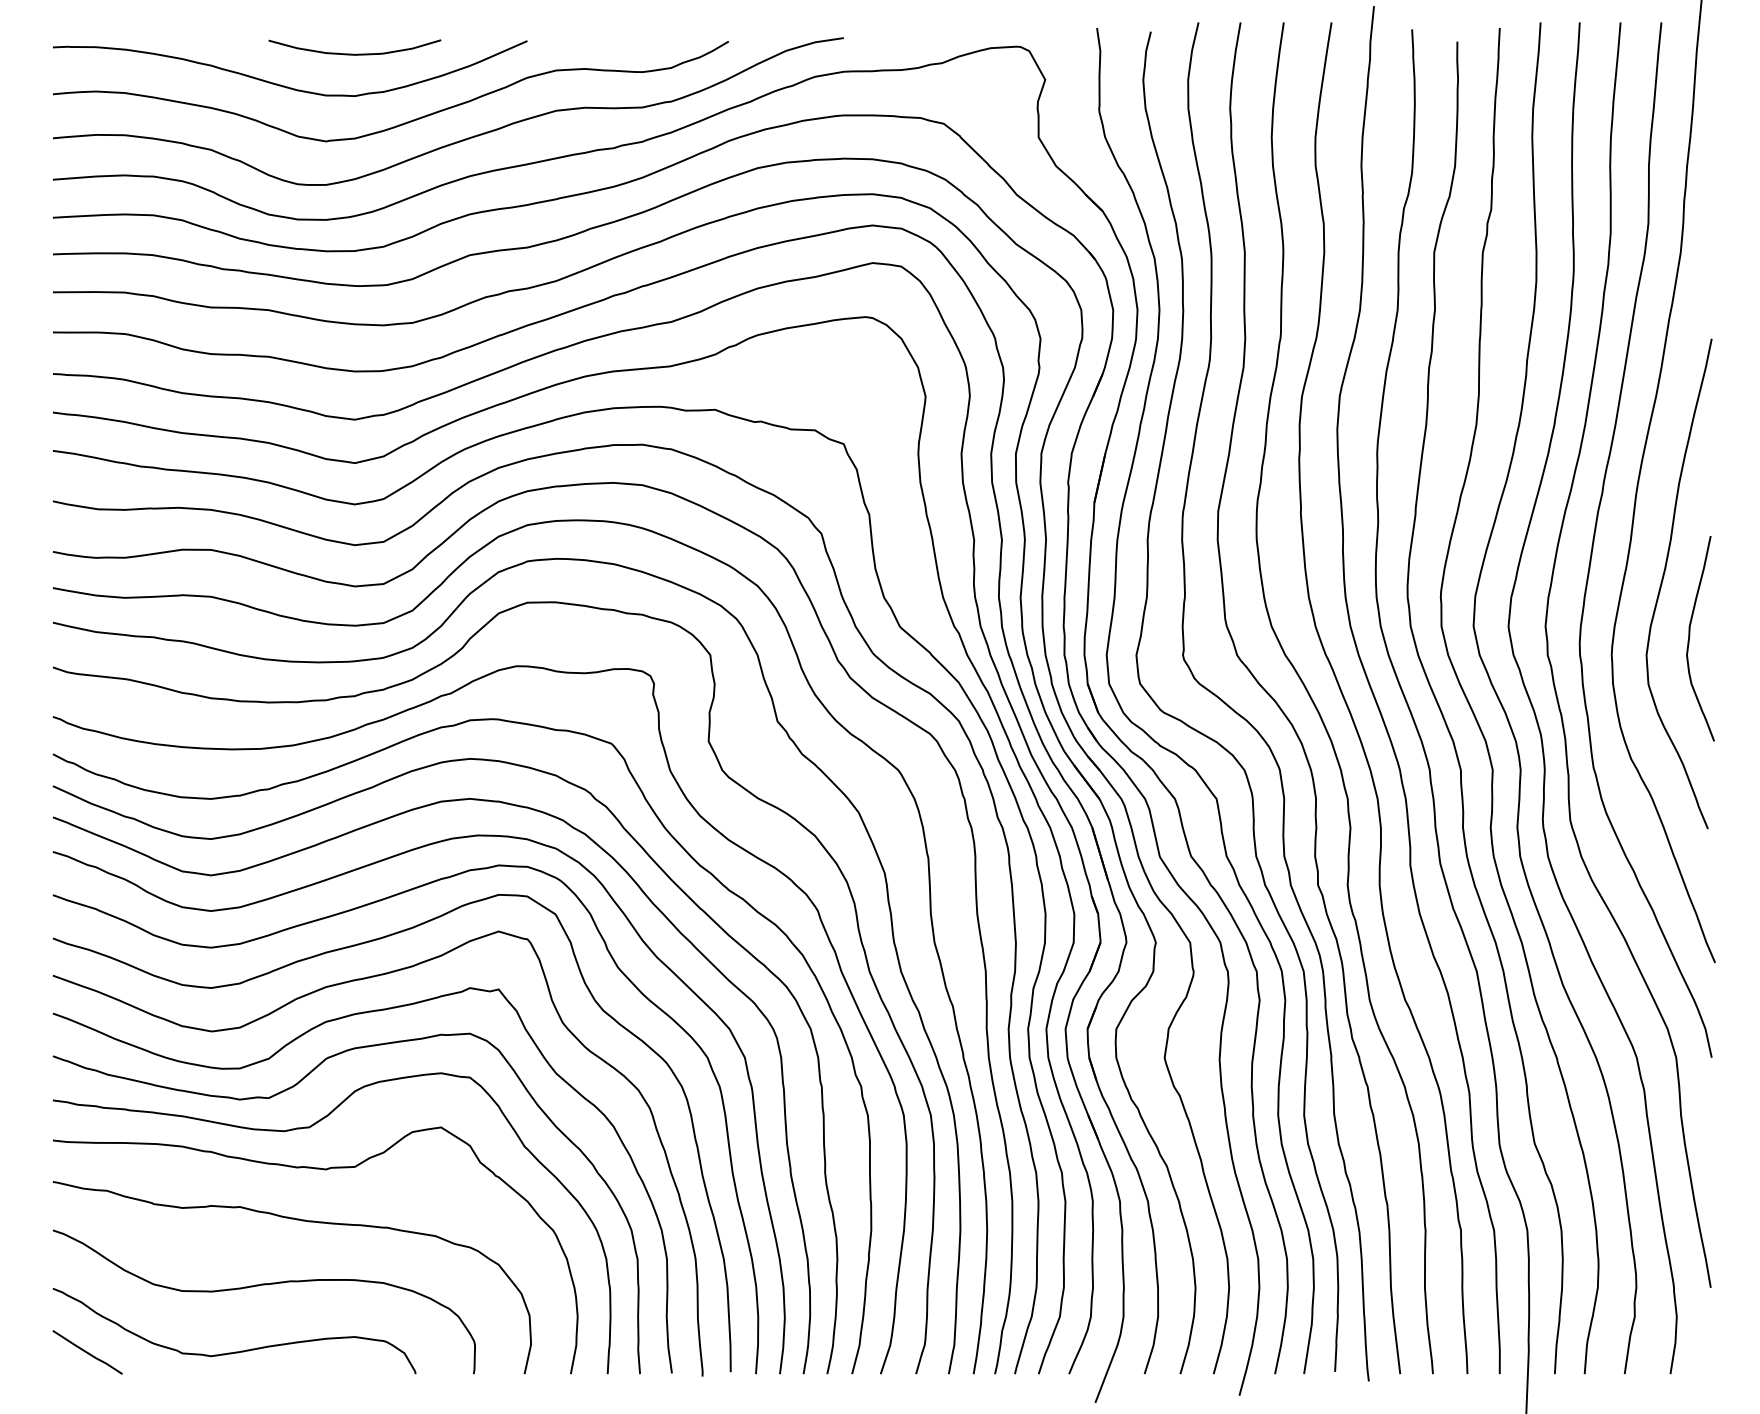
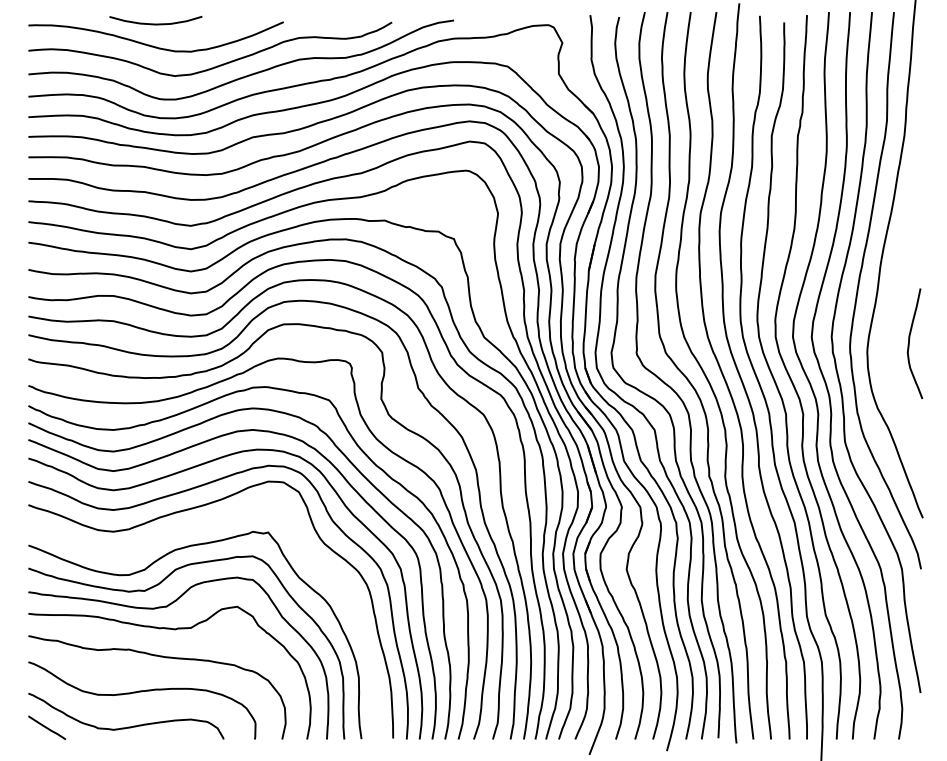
curve: (354, 52) -> (155, 23), moved
curve: (1664, 582) -> (895, 313), removed
curve: (316, 993) -> (170, 534), removed

